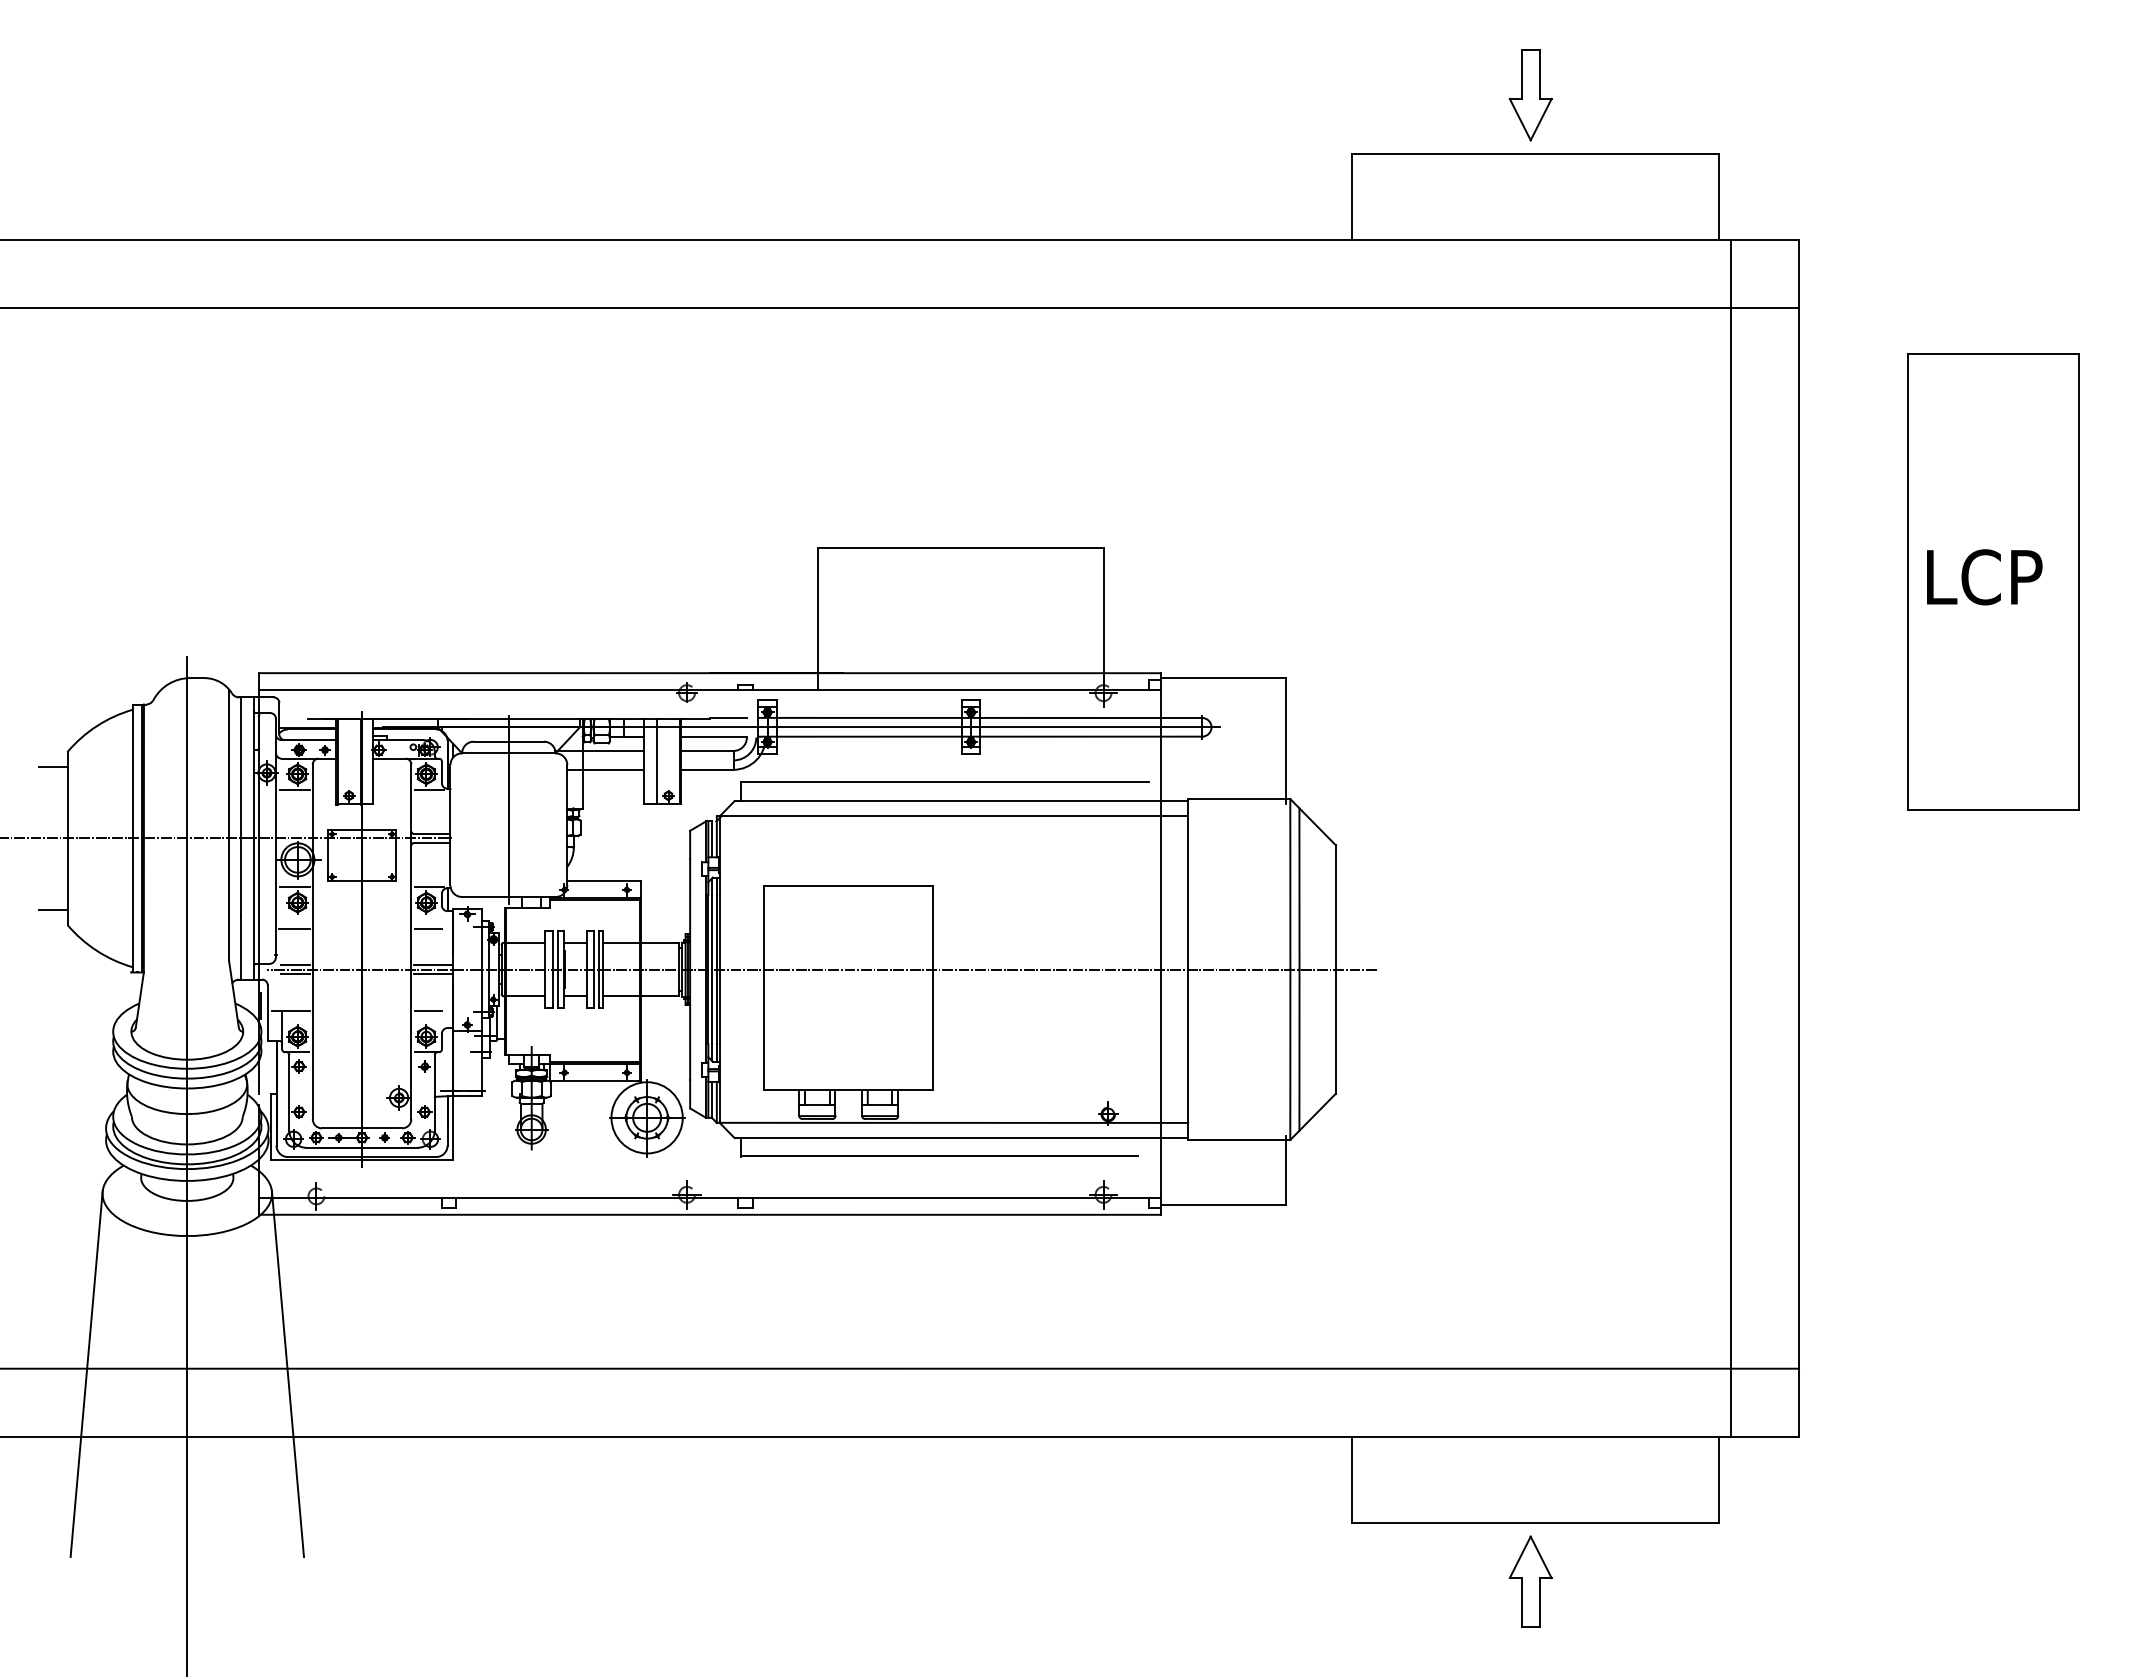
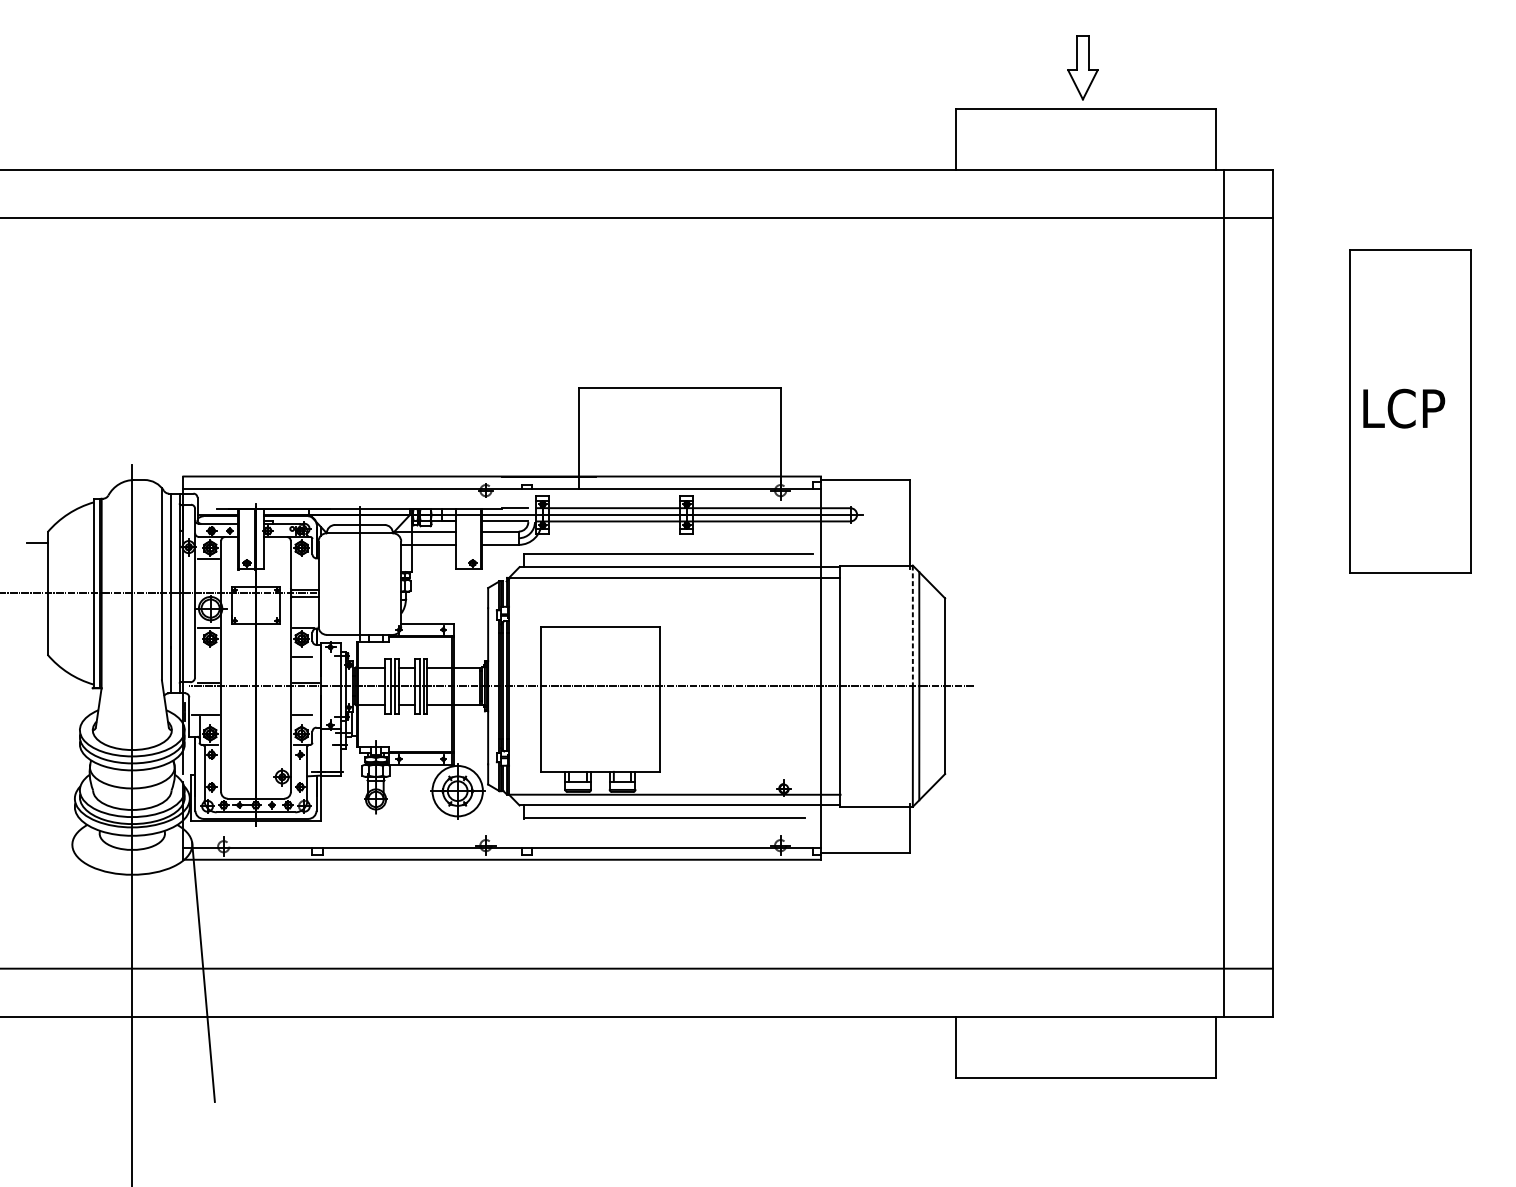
line: (657, 761) -> (465, 539), removed
line: (429, 790) -> (303, 559), removed
line: (1290, 884) -> (912, 626), solid -> dashed
line: (53, 909) -> (37, 643), removed
line: (294, 928) -> (208, 657), removed
line: (294, 974) -> (208, 689), removed
line: (432, 974) -> (305, 689), removed
line: (86, 1373) -> (61, 972), removed
part: (1530, 1581) -> (1082, 1119), removed

